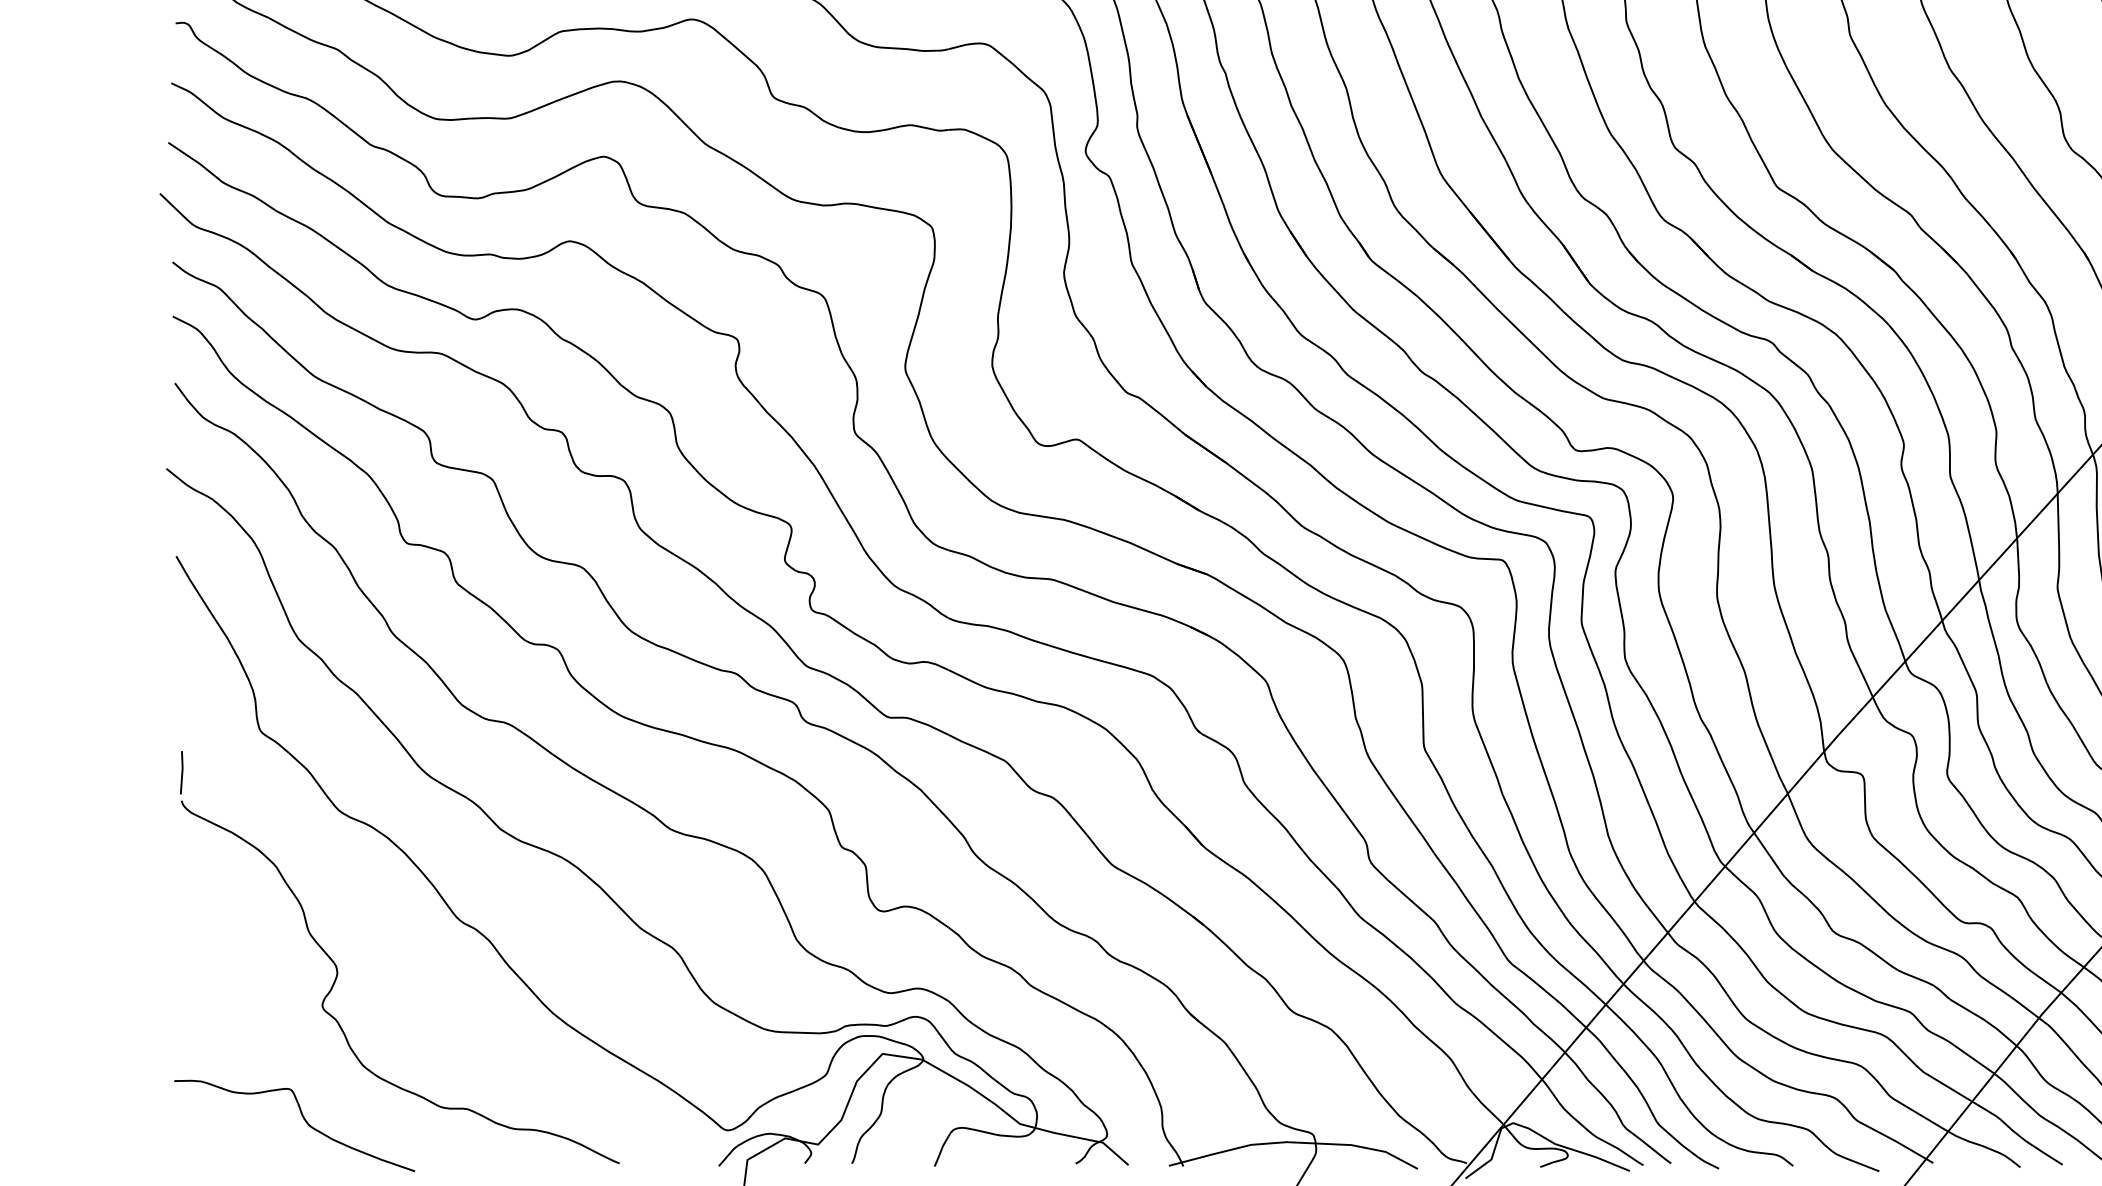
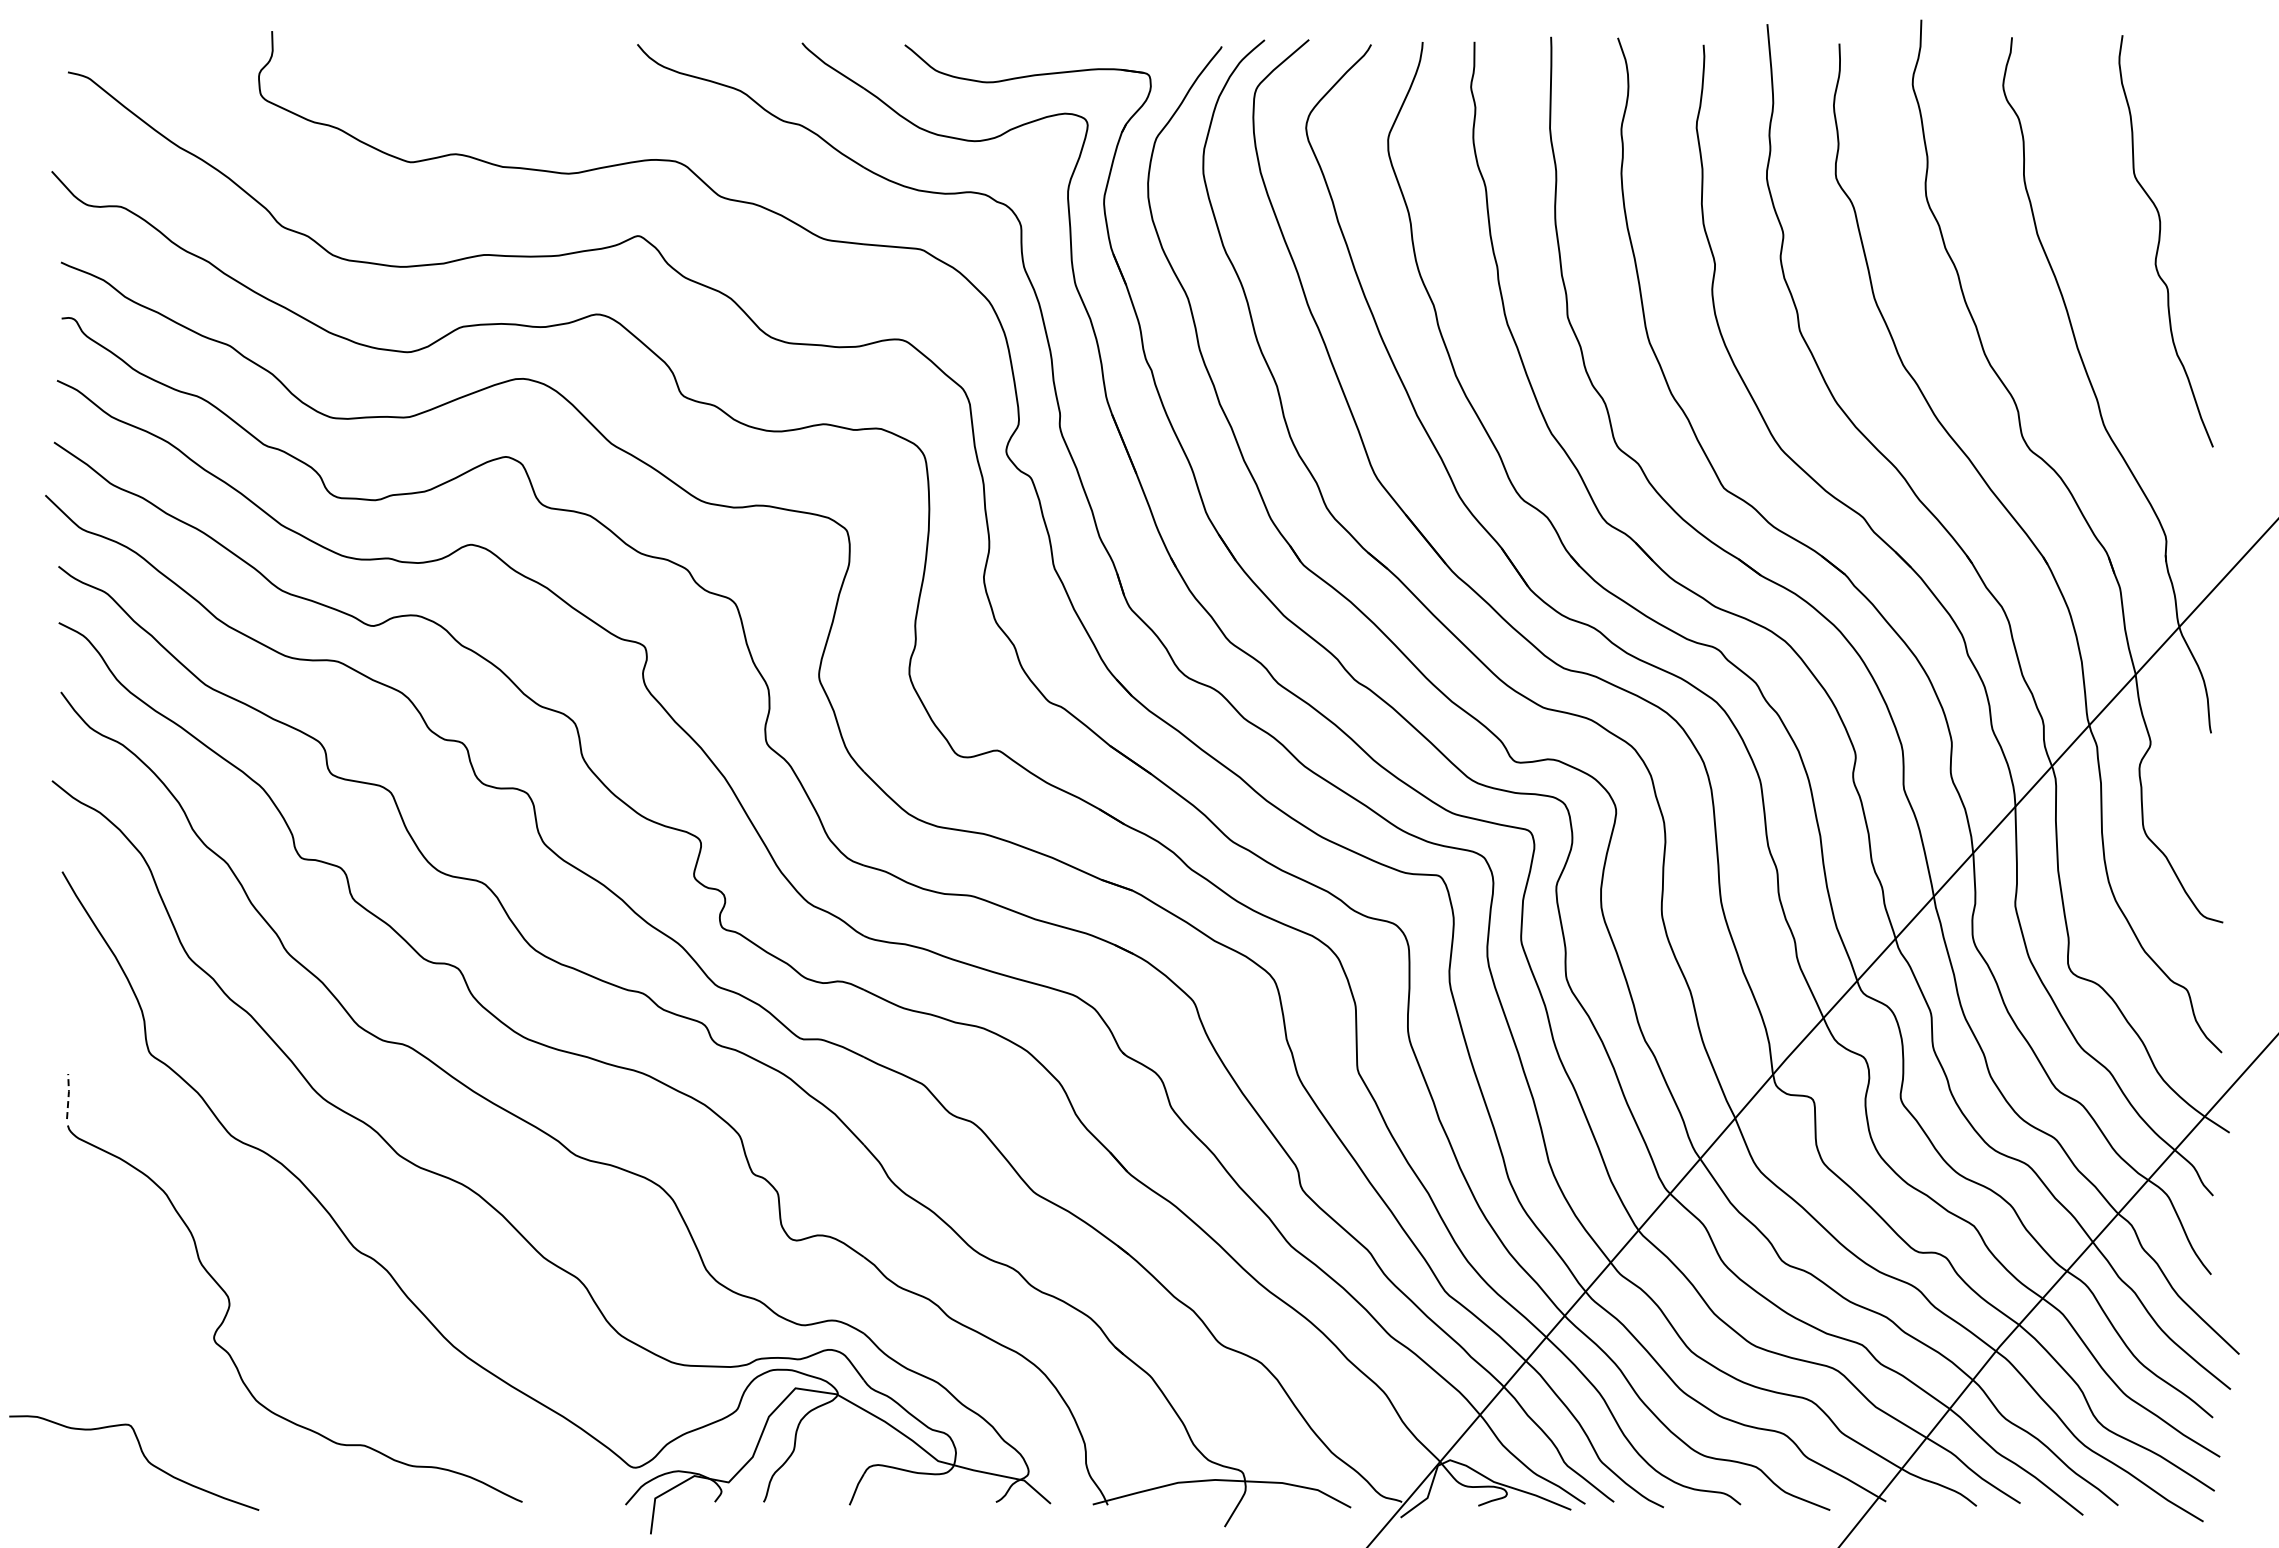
line: (182, 771) -> (68, 1095), solid -> dashed
curve: (303, 1119) -> (143, 1456), moved

